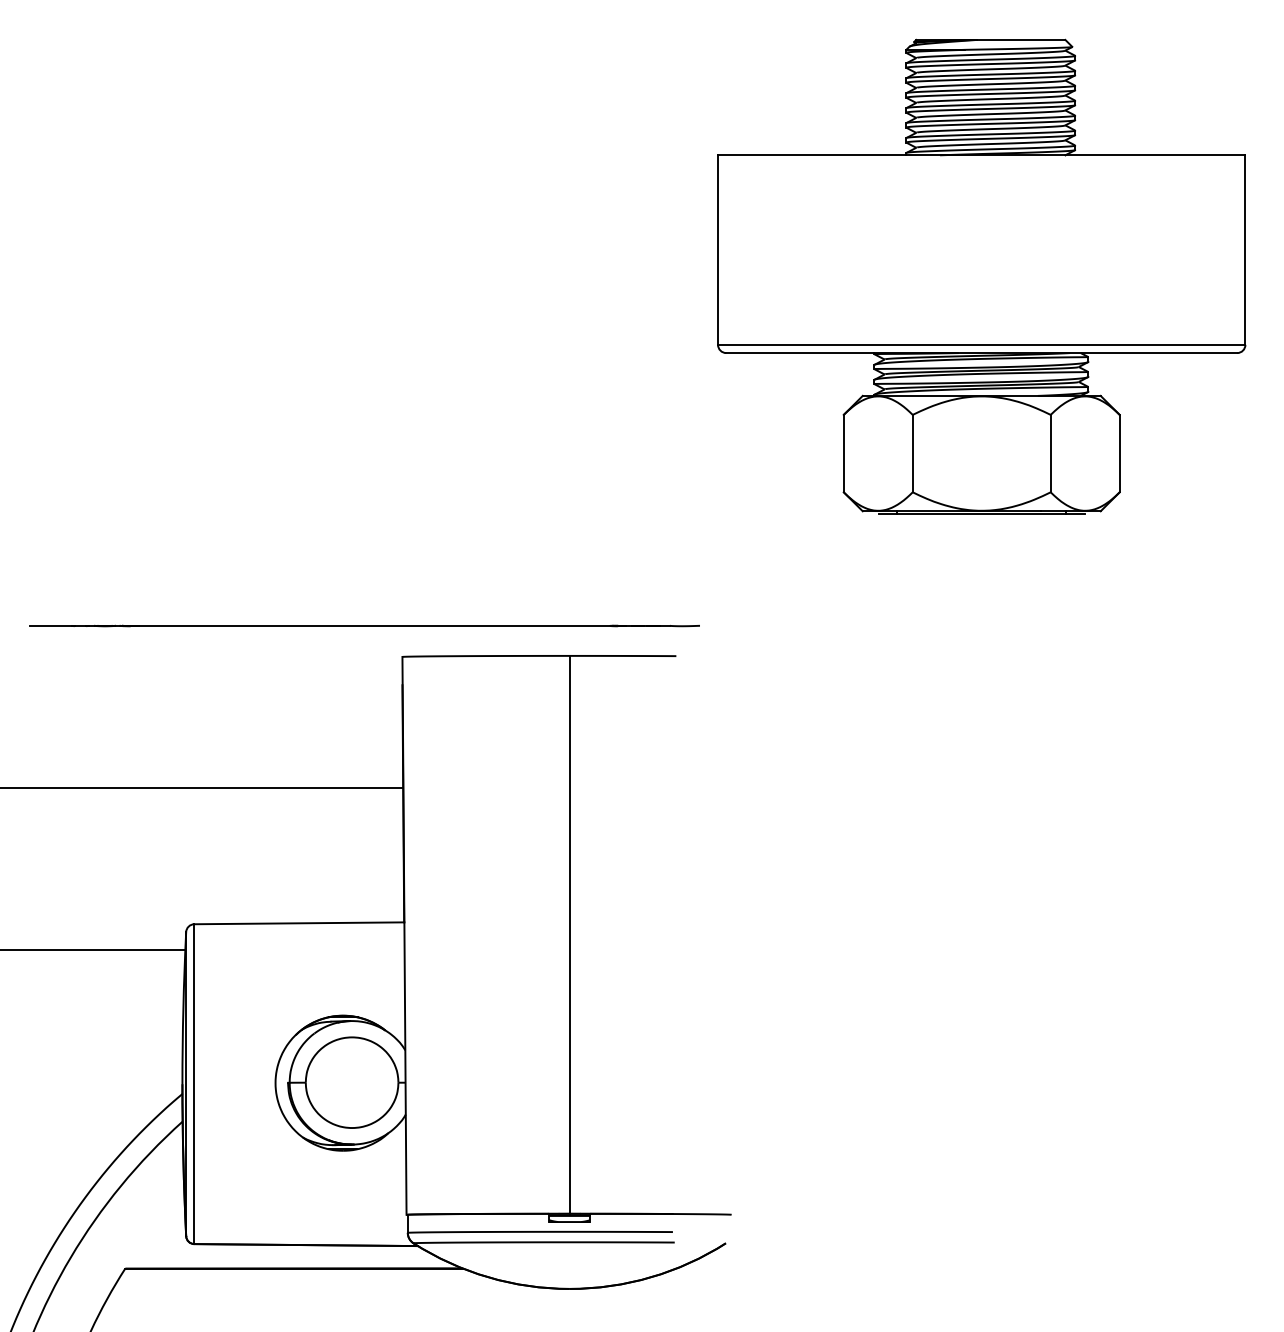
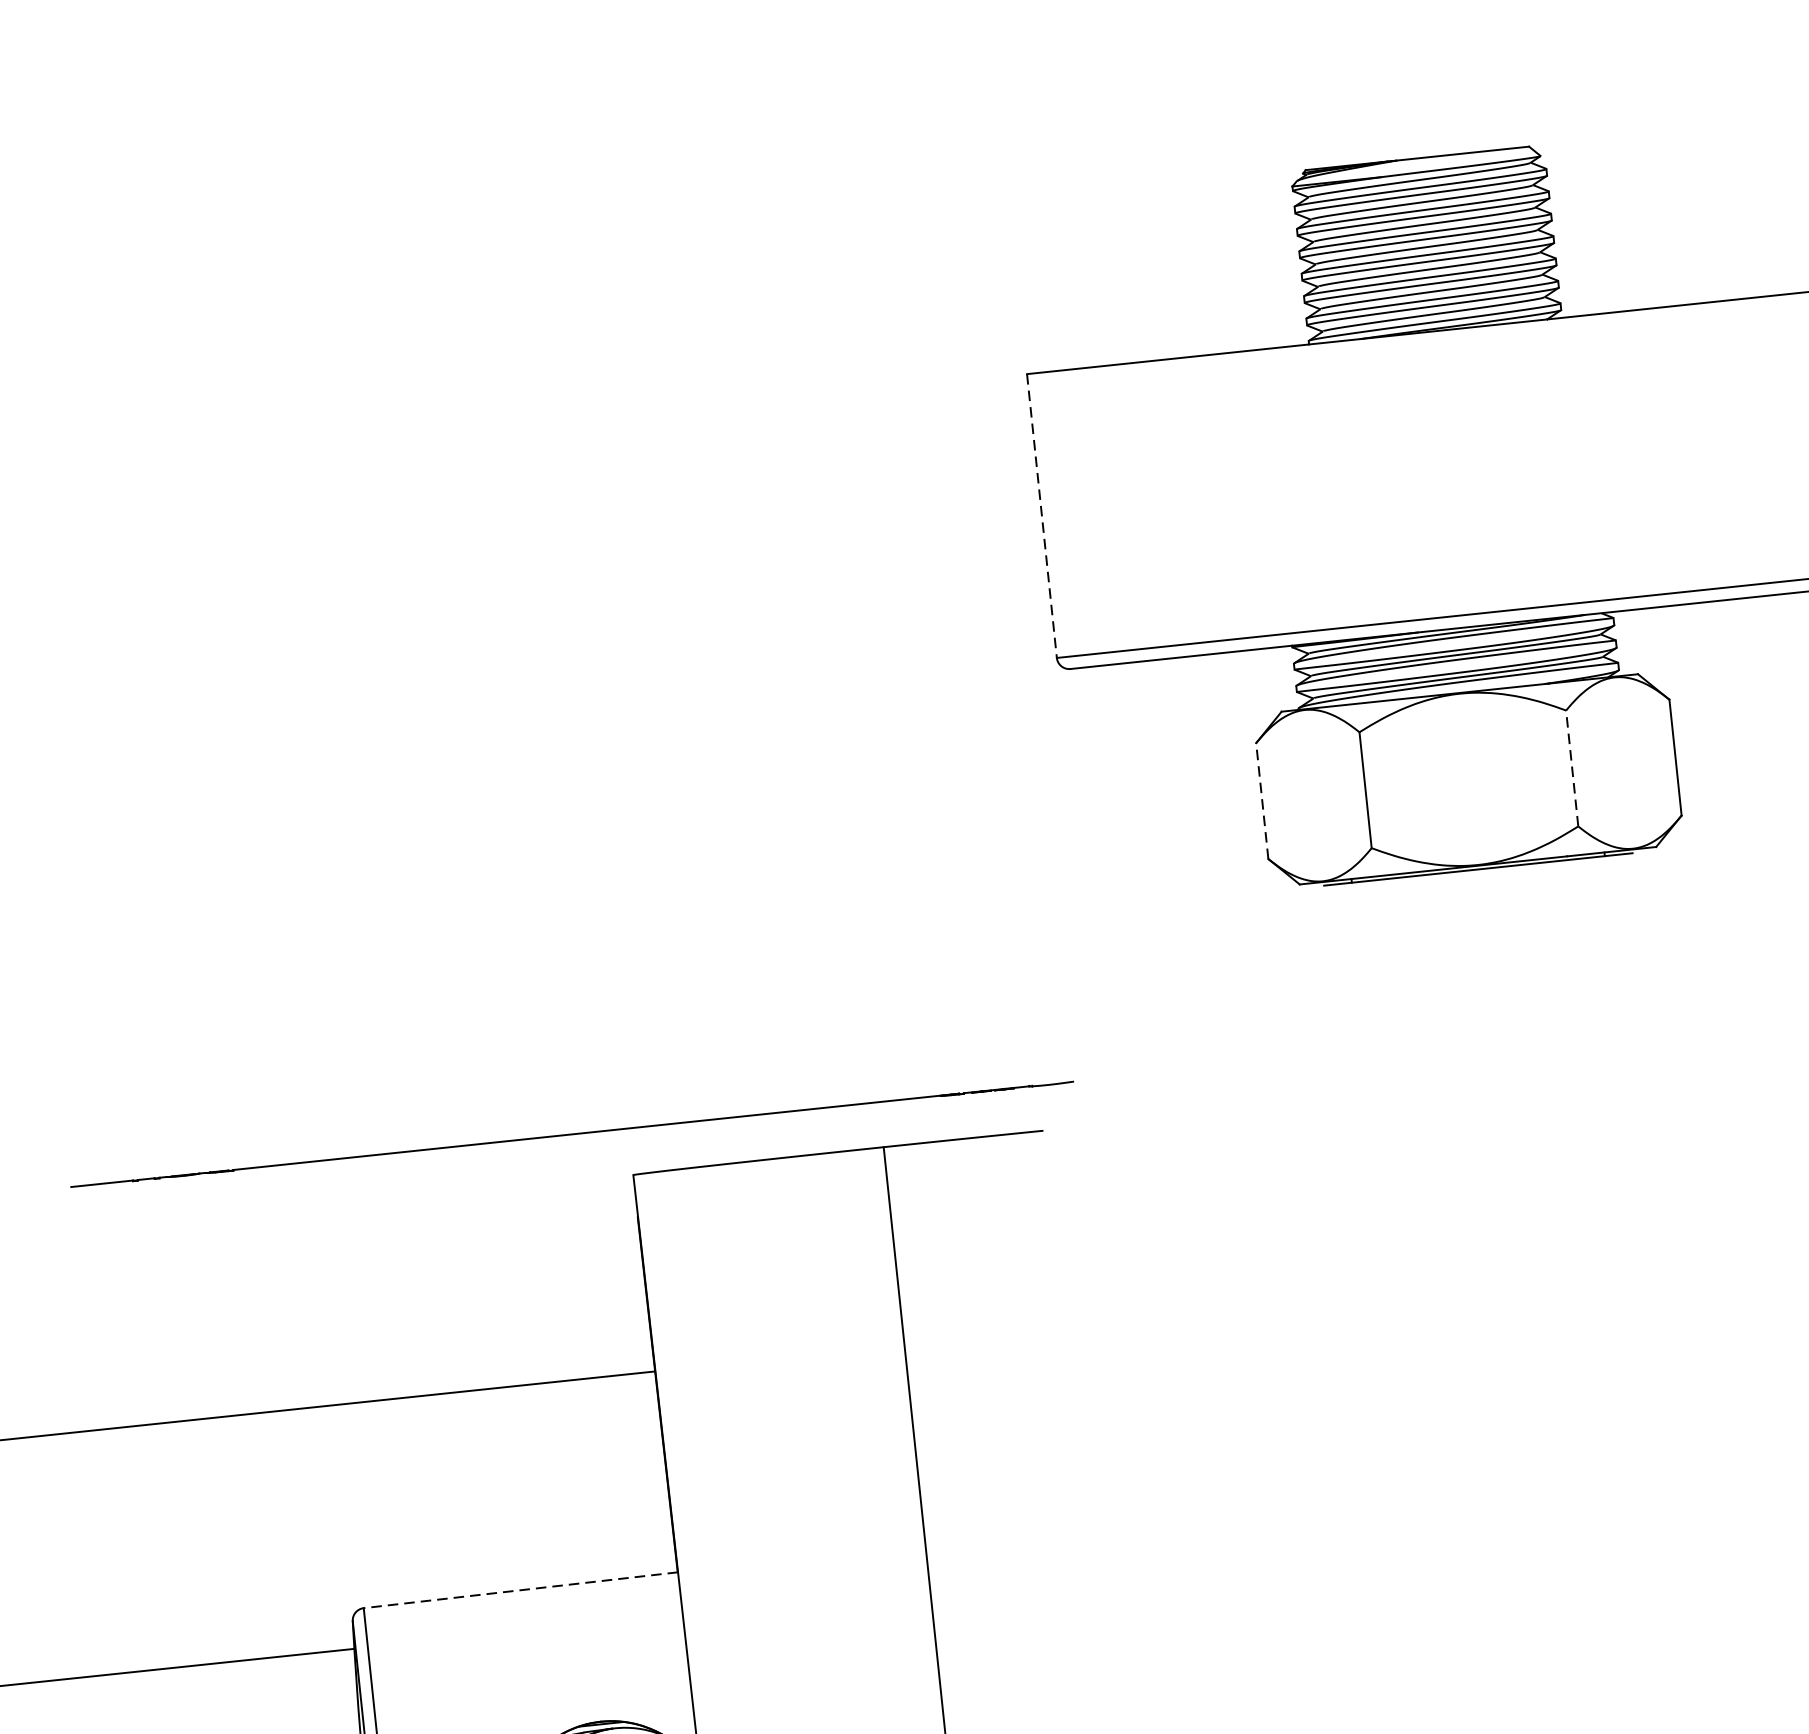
line: (718, 250) -> (1042, 516), solid -> dashed
line: (843, 453) -> (1261, 800), solid -> dashed
line: (1050, 453) -> (1571, 768), solid -> dashed
line: (298, 923) -> (519, 1590), solid -> dashed

